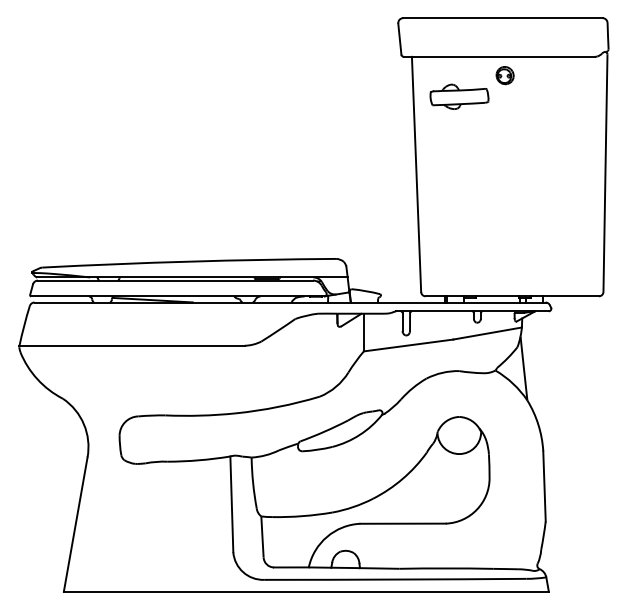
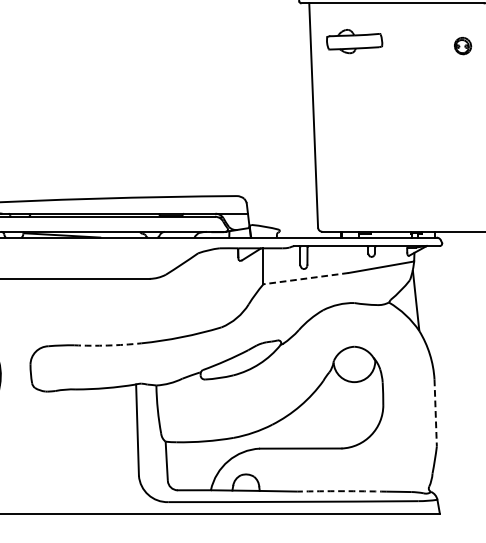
part: (504, 75) -> (462, 45), moved
line: (408, 345) -> (305, 278), solid -> dashed
arc: (200, 415) -> (107, 345), solid -> dashed
line: (544, 486) -> (435, 413), solid -> dashed
arc: (446, 568) -> (342, 491), solid -> dashed

